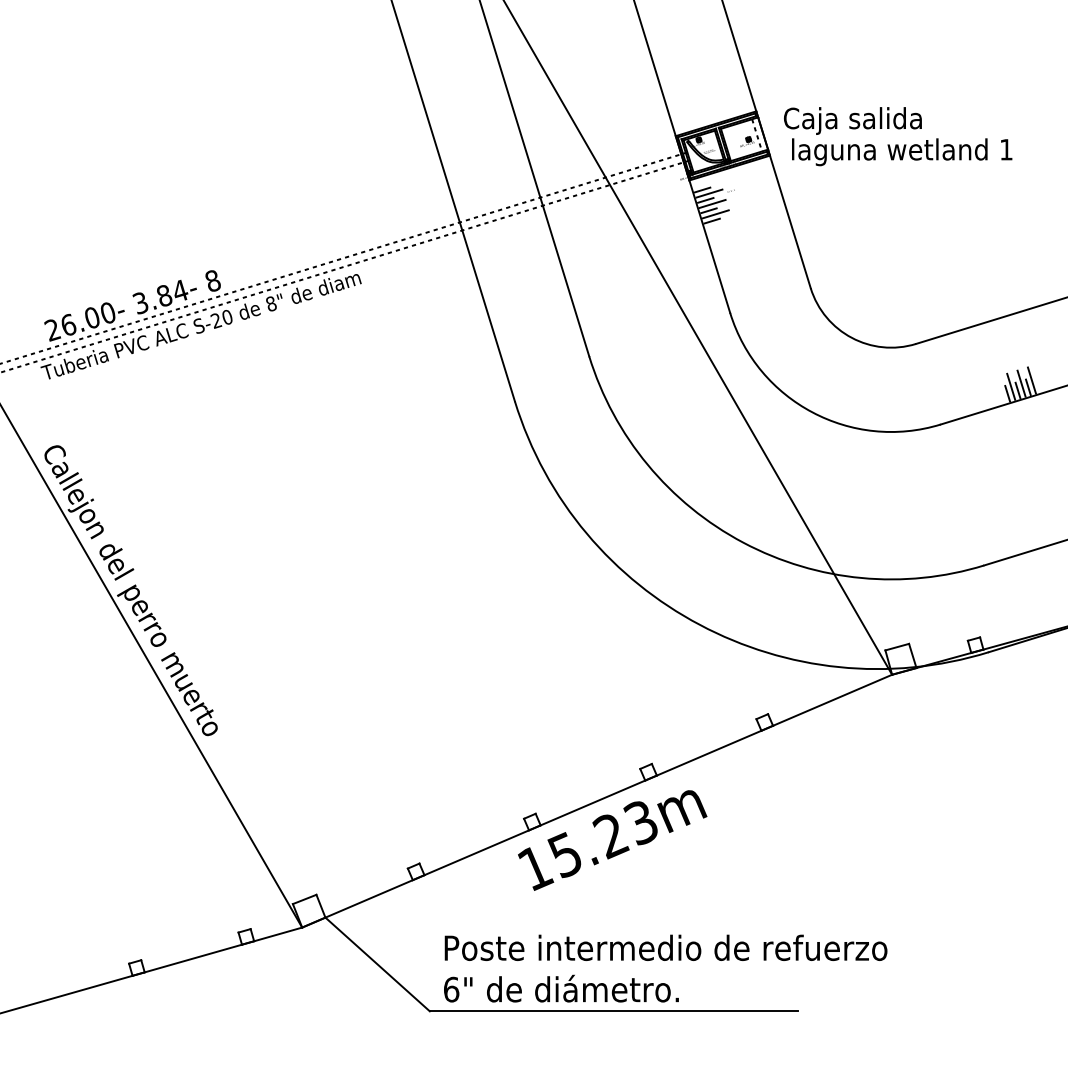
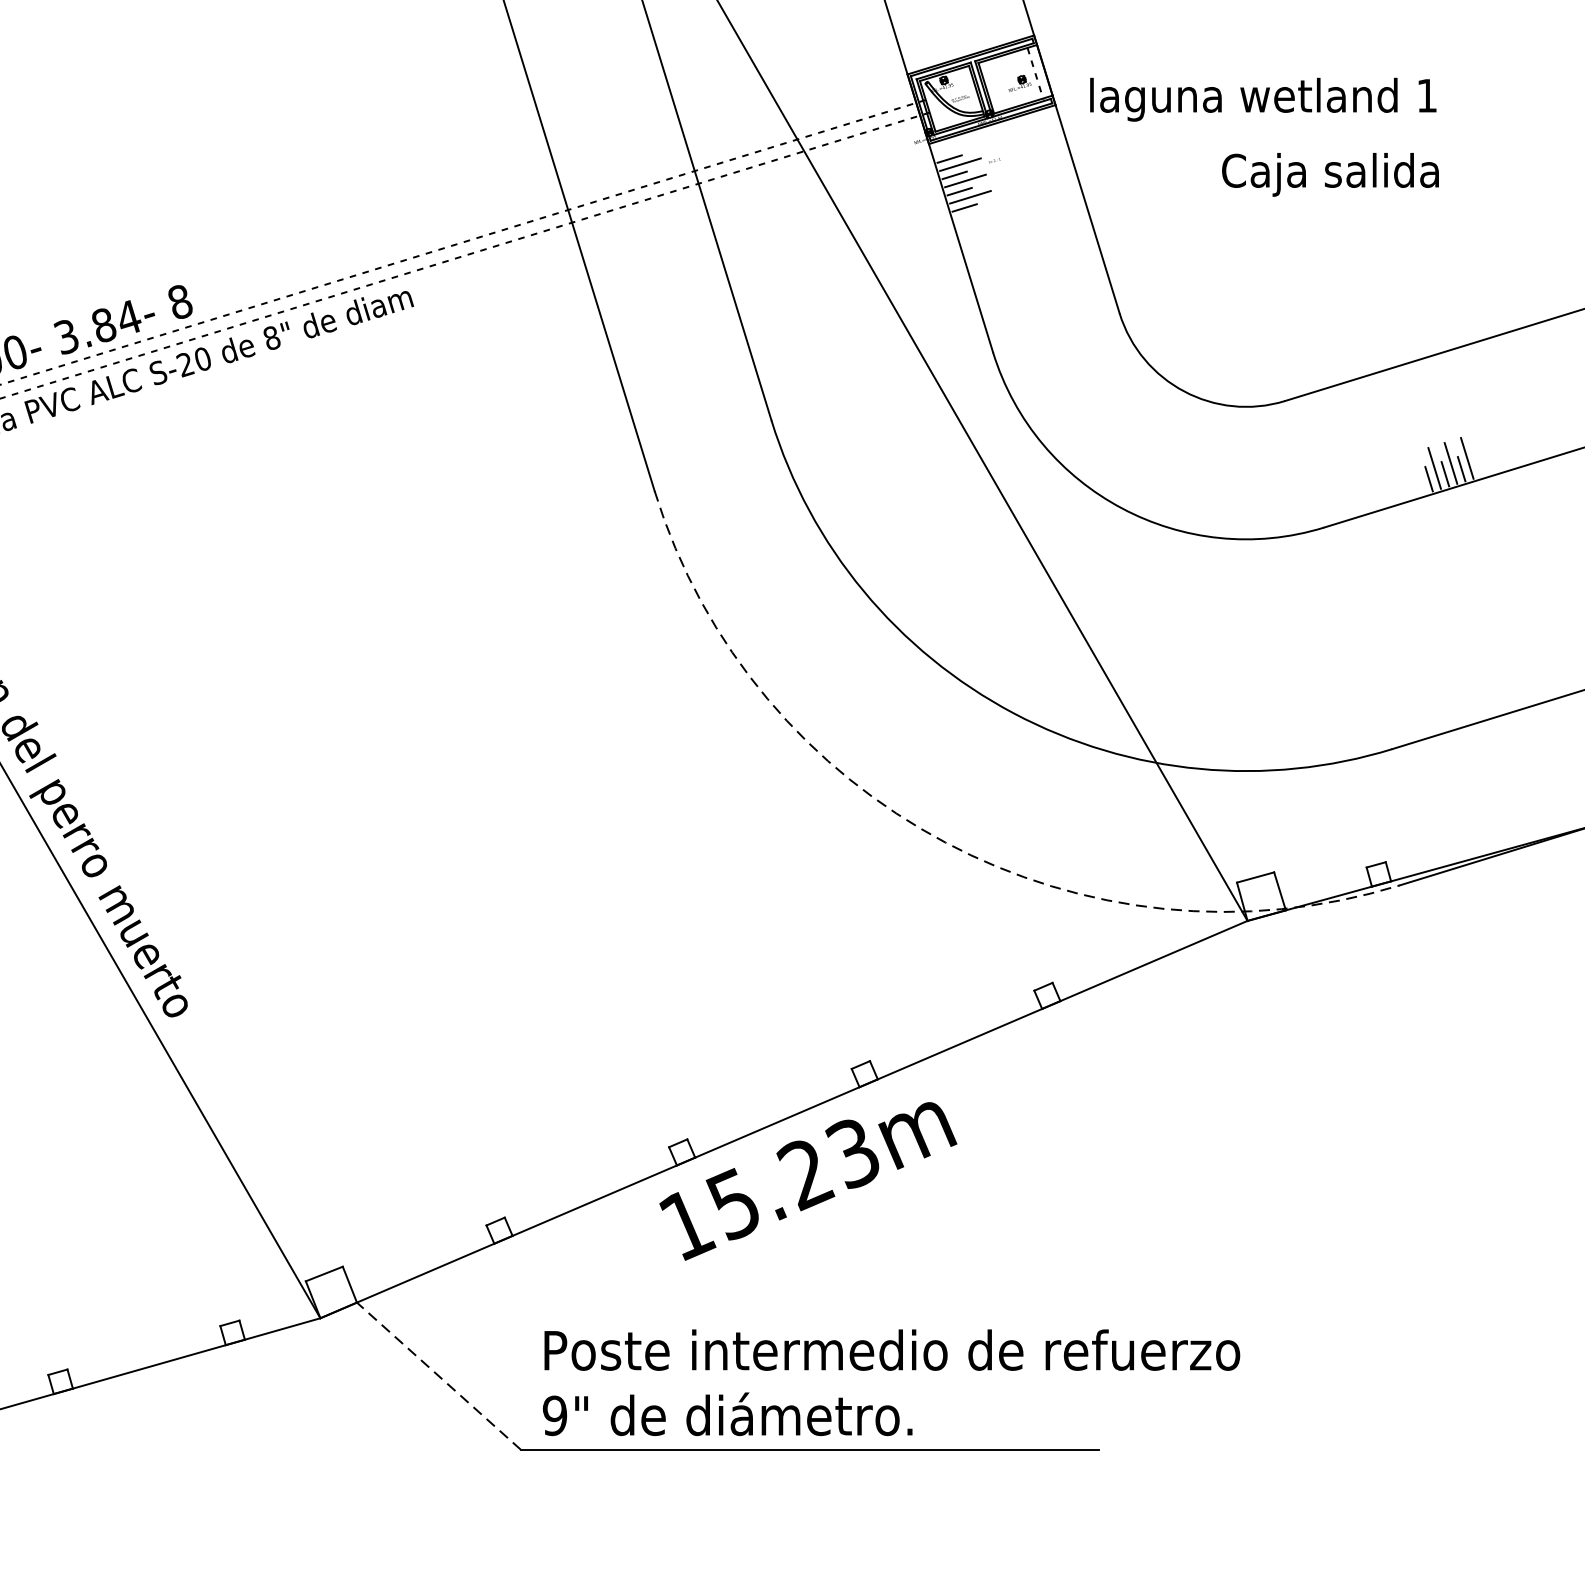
text: (852, 120) -> (1329, 173), moved
arc: (699, 624) -> (944, 841), solid -> dashed
line: (377, 964) -> (438, 1376), solid -> dashed
text: (451, 989) -> (555, 1415), 6" -> 9"

